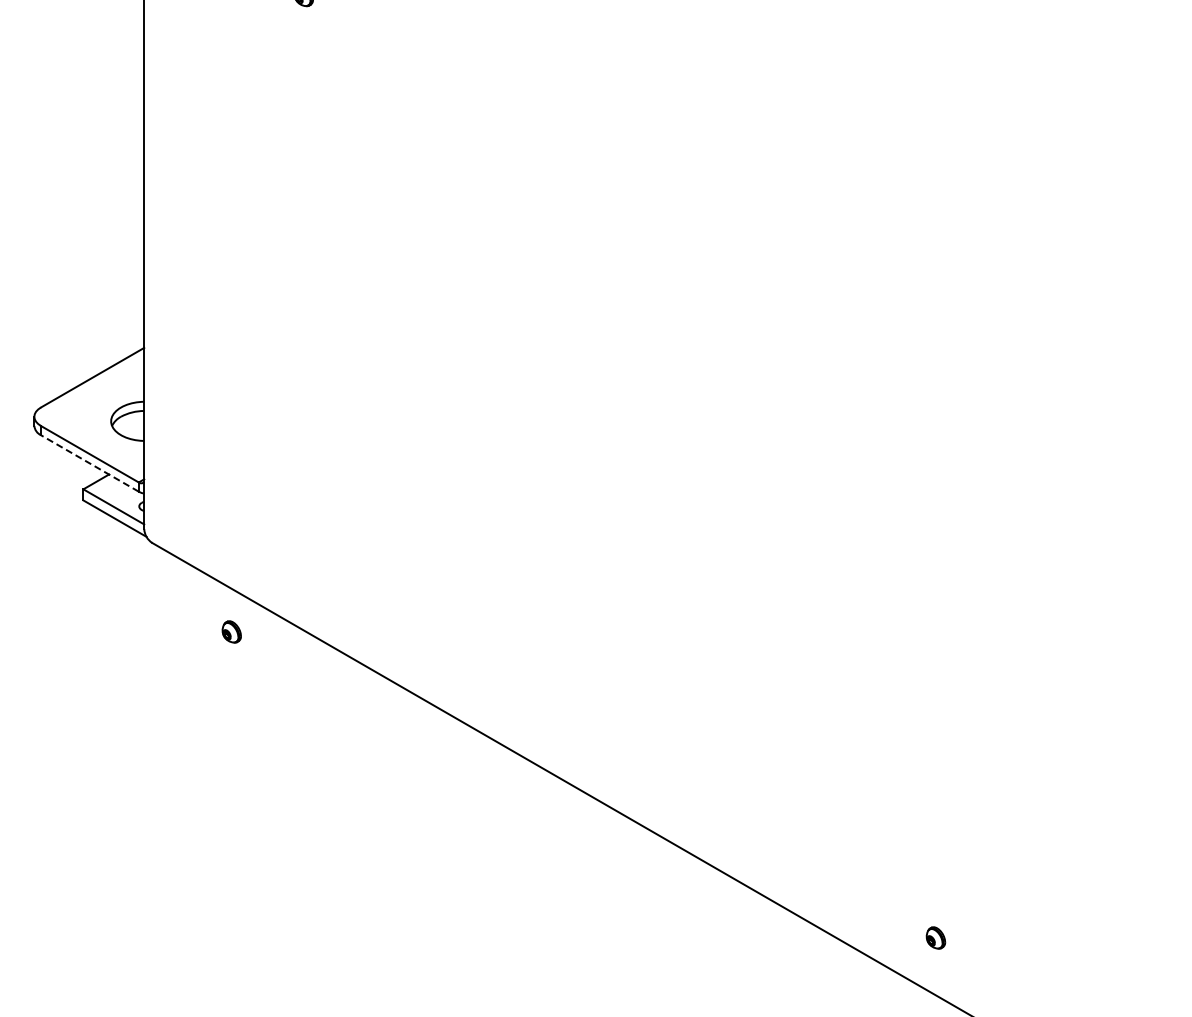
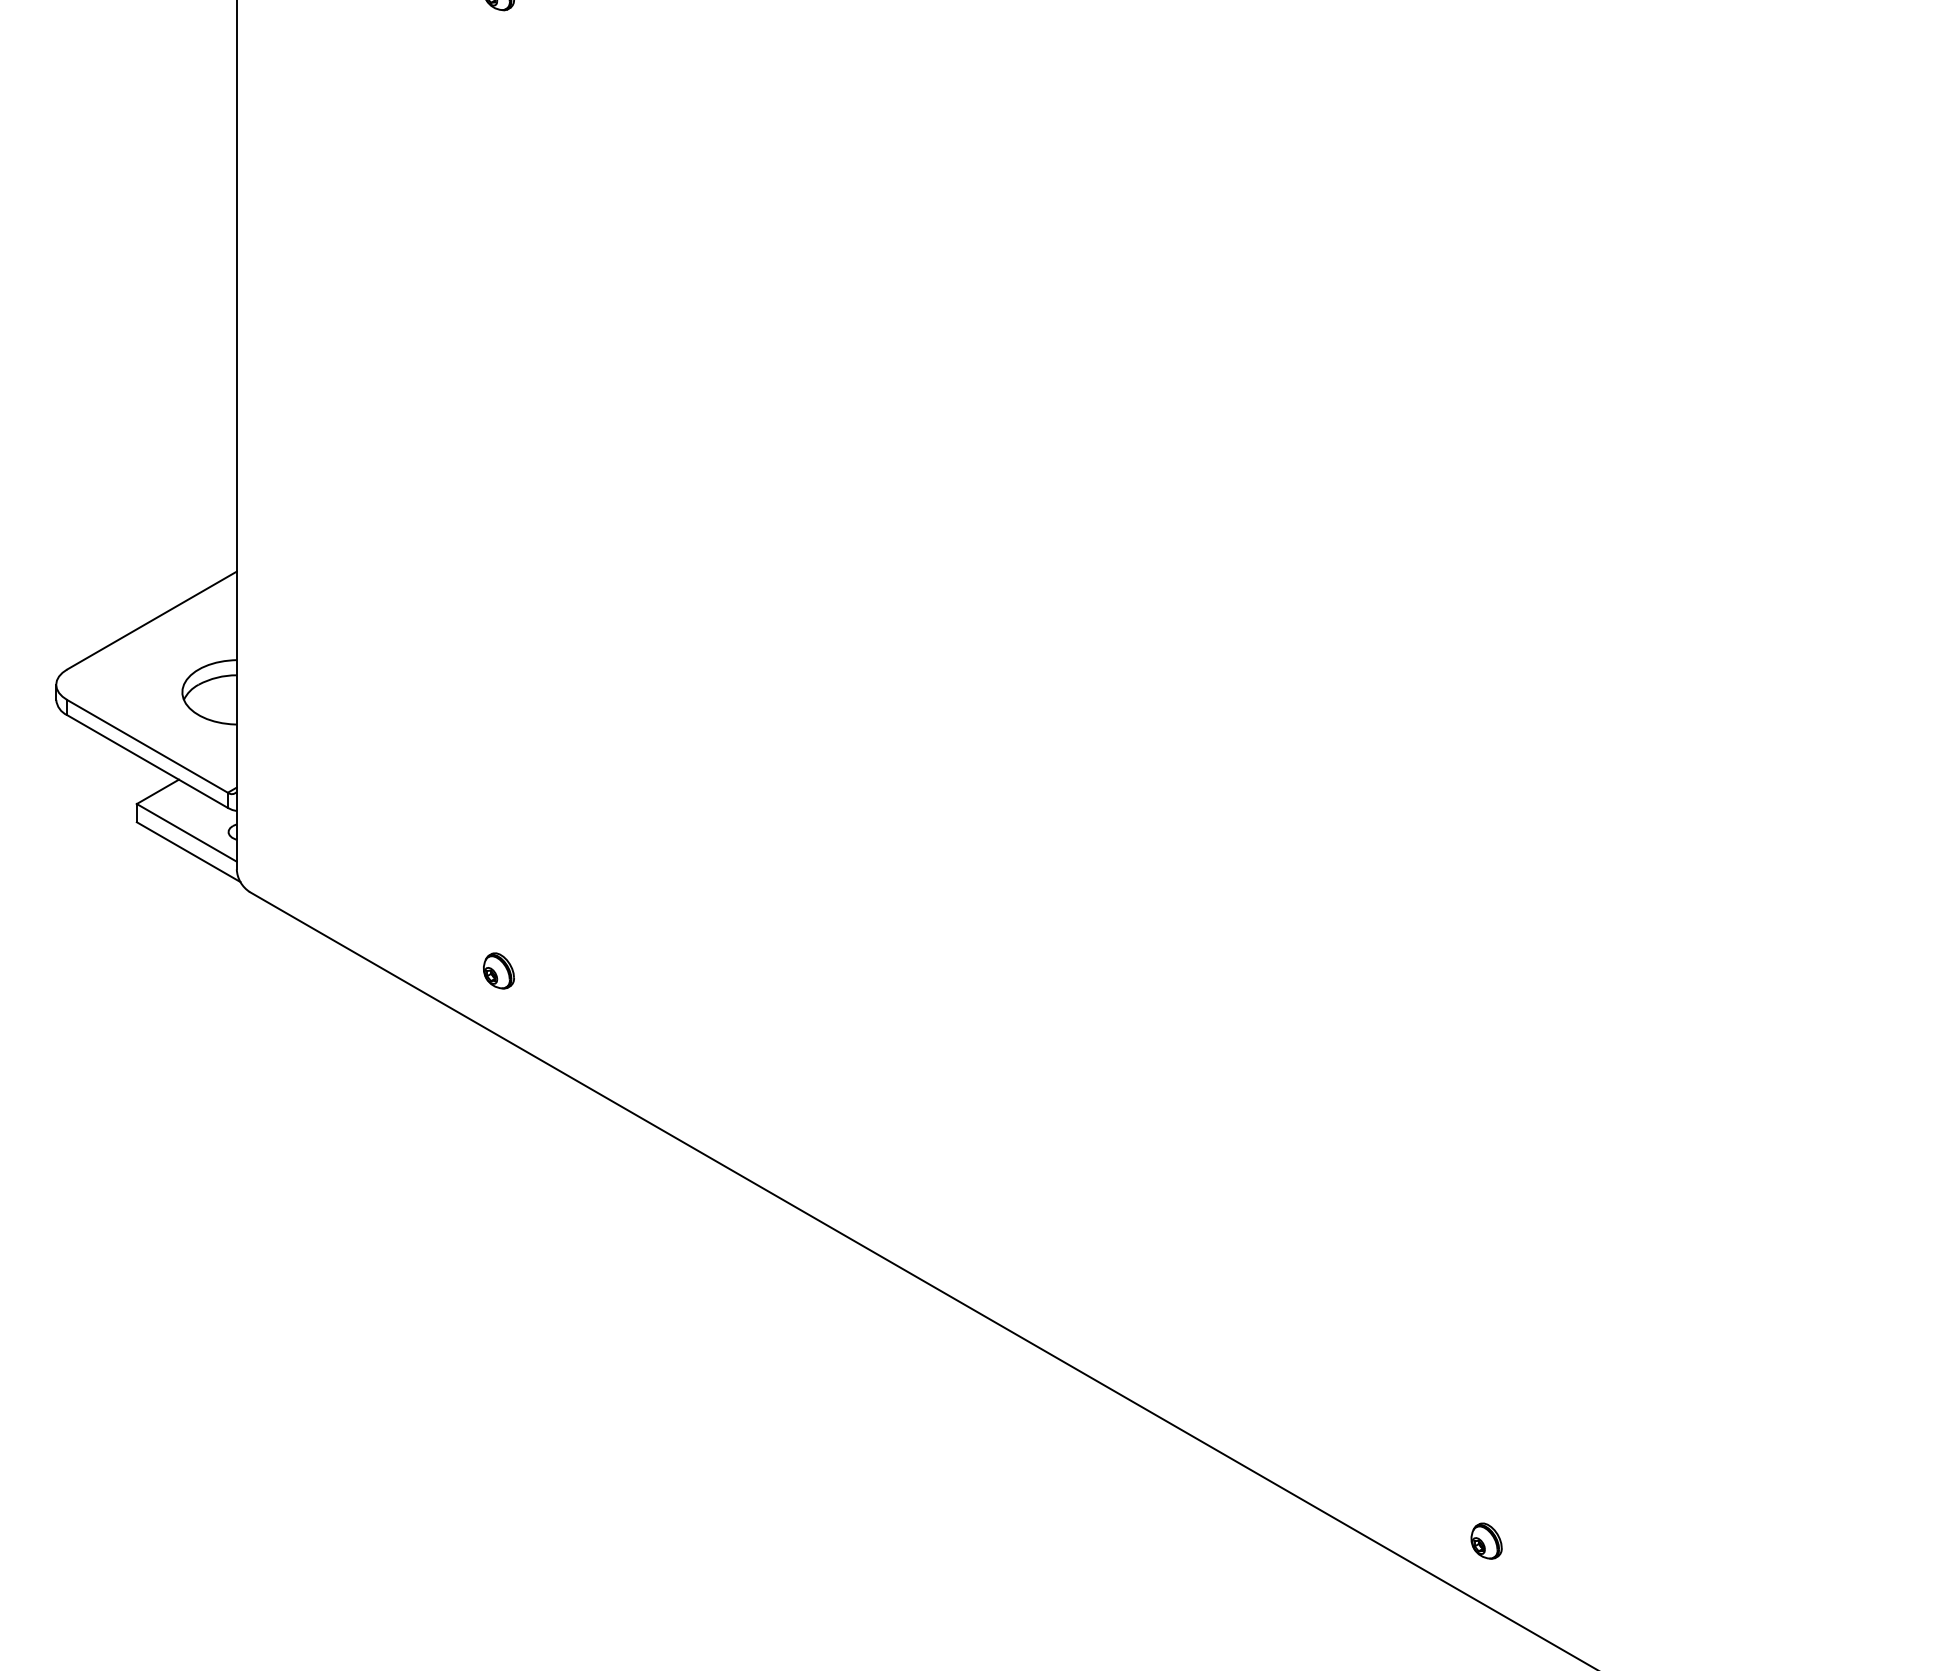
line: (89, 463) -> (146, 761), dashed -> solid
part: (231, 631) -> (498, 970), moved
part: (935, 937) -> (1485, 1540), moved

